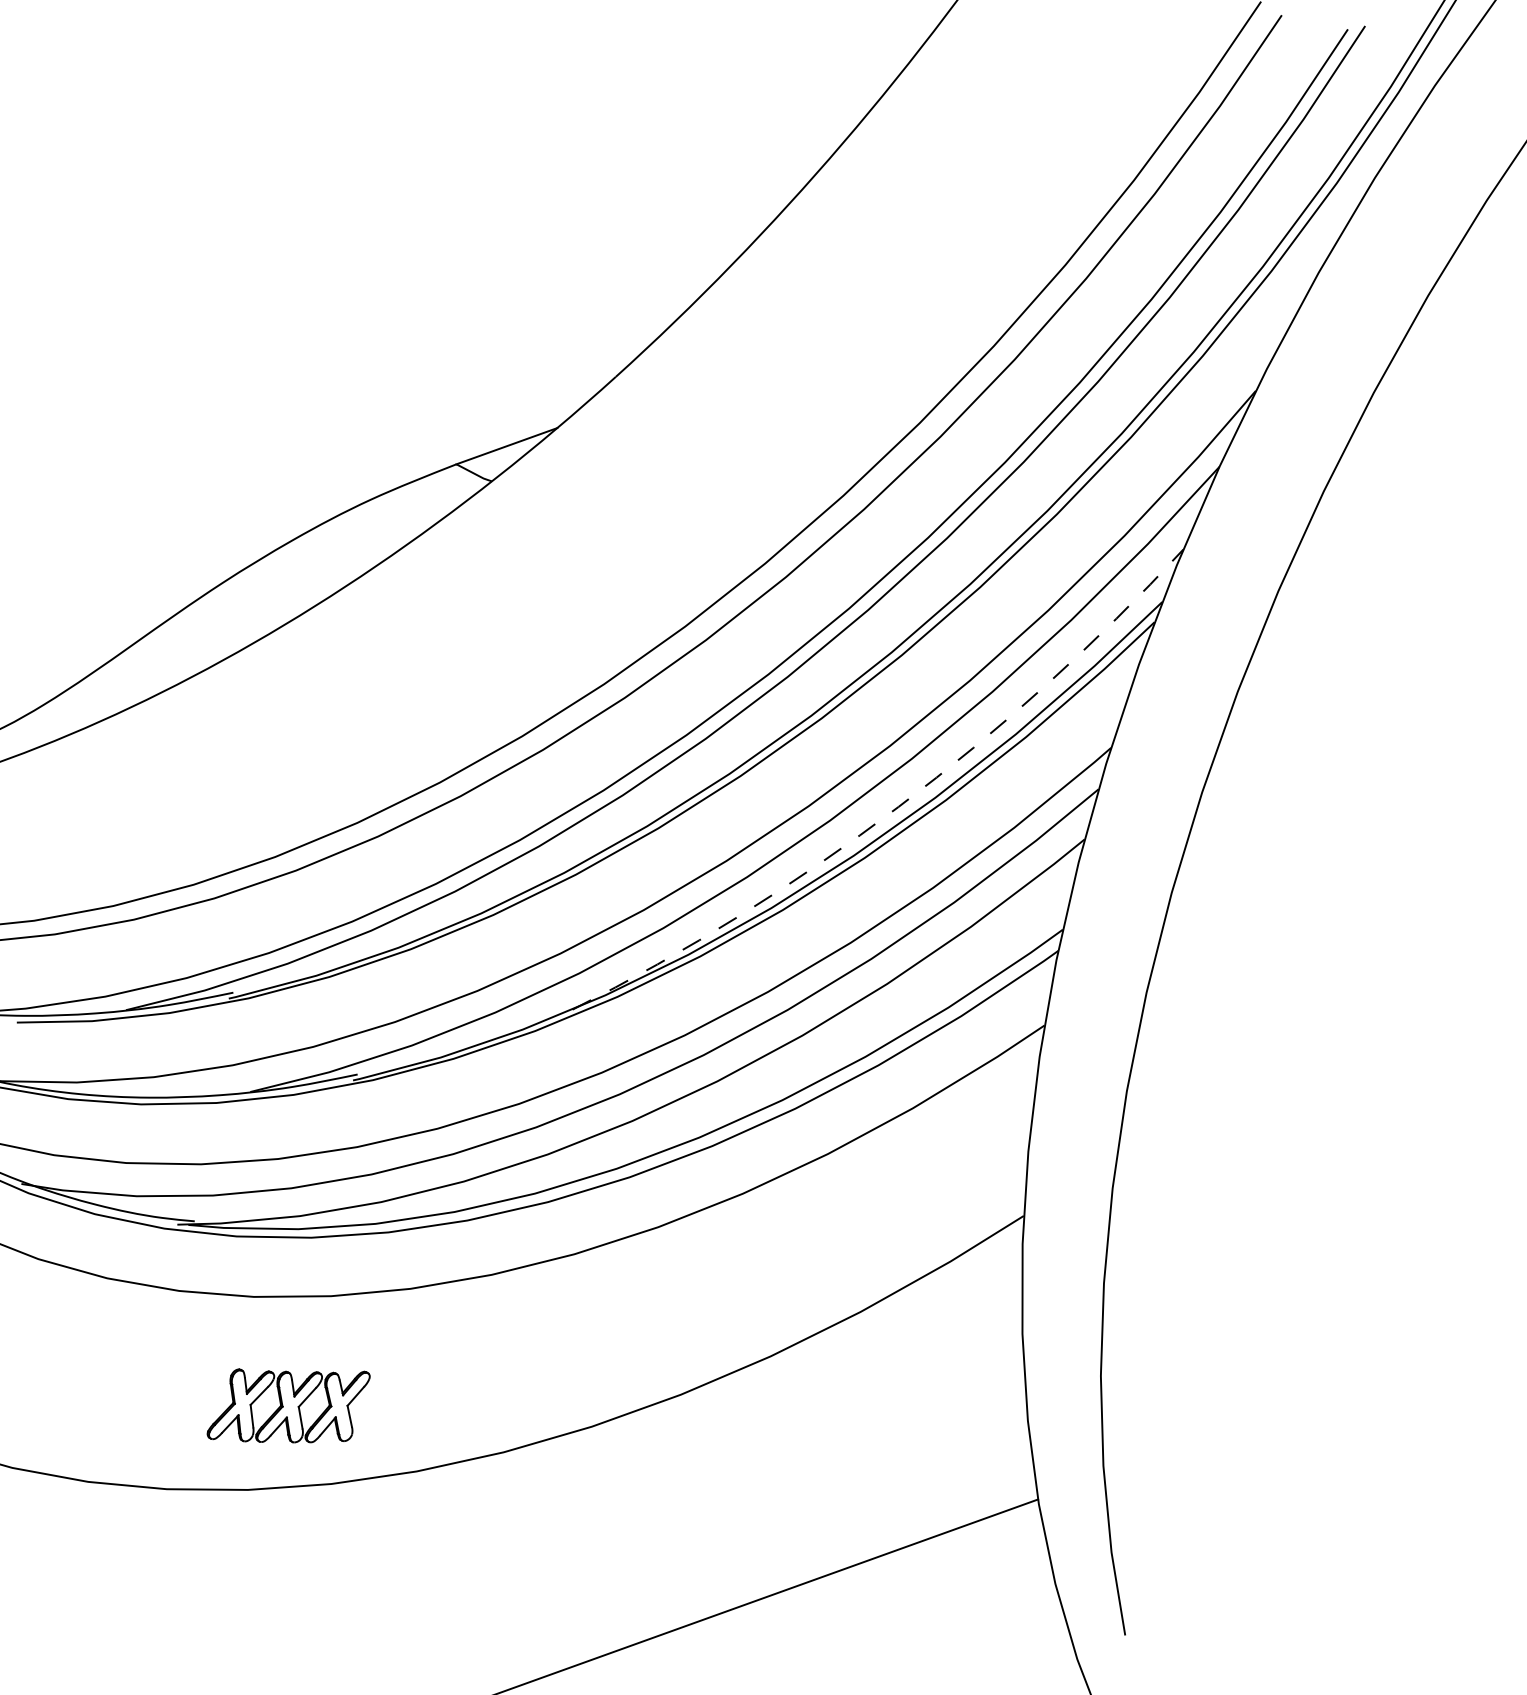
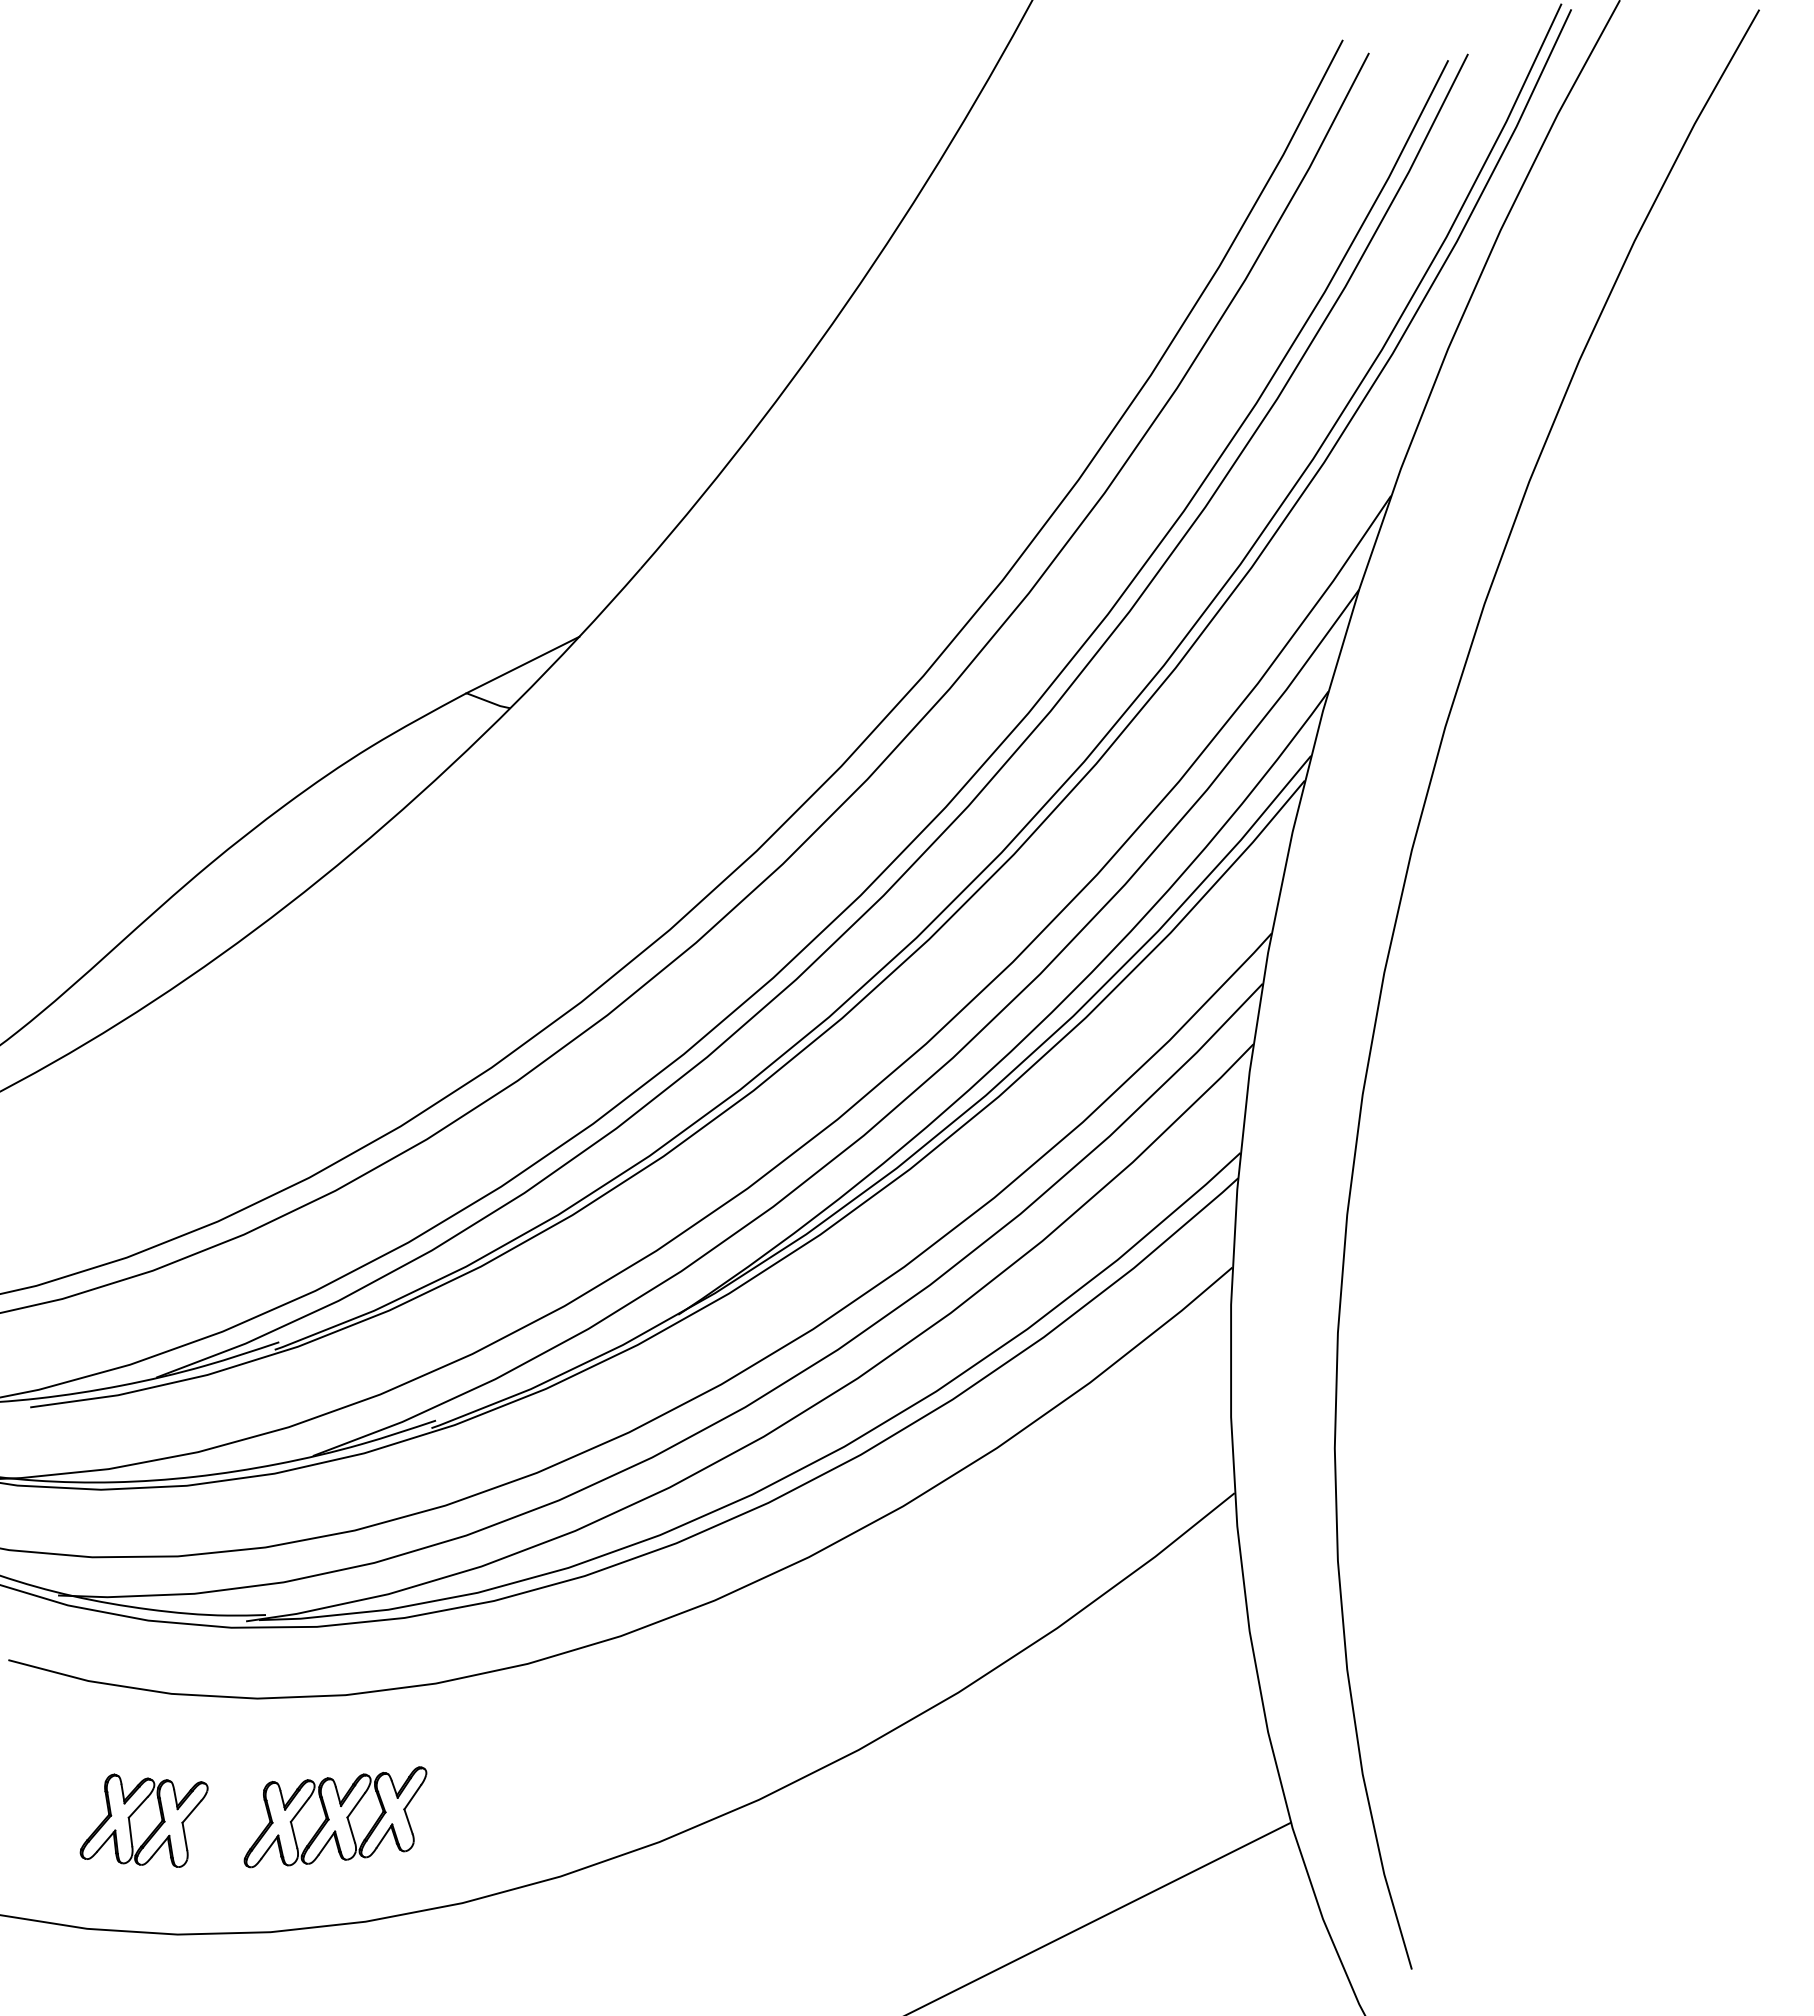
arc: (898, 807) -> (1031, 1032), dashed -> solid
part: (63, 1376) -> (133, 1814), added
part: (288, 1405) -> (335, 1817), moved

